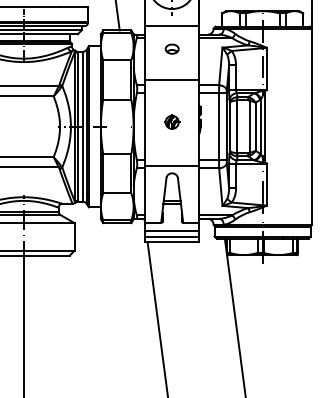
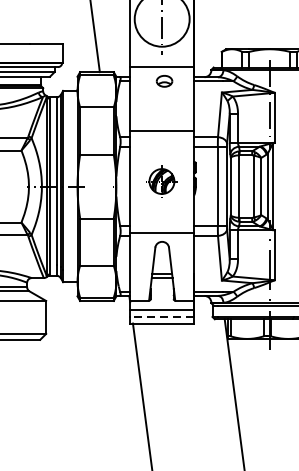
part: (171, 48) -> (163, 80), moved
part: (172, 121) -> (162, 180), size x1.6
line: (172, 236) -> (162, 316), solid -> dashed

